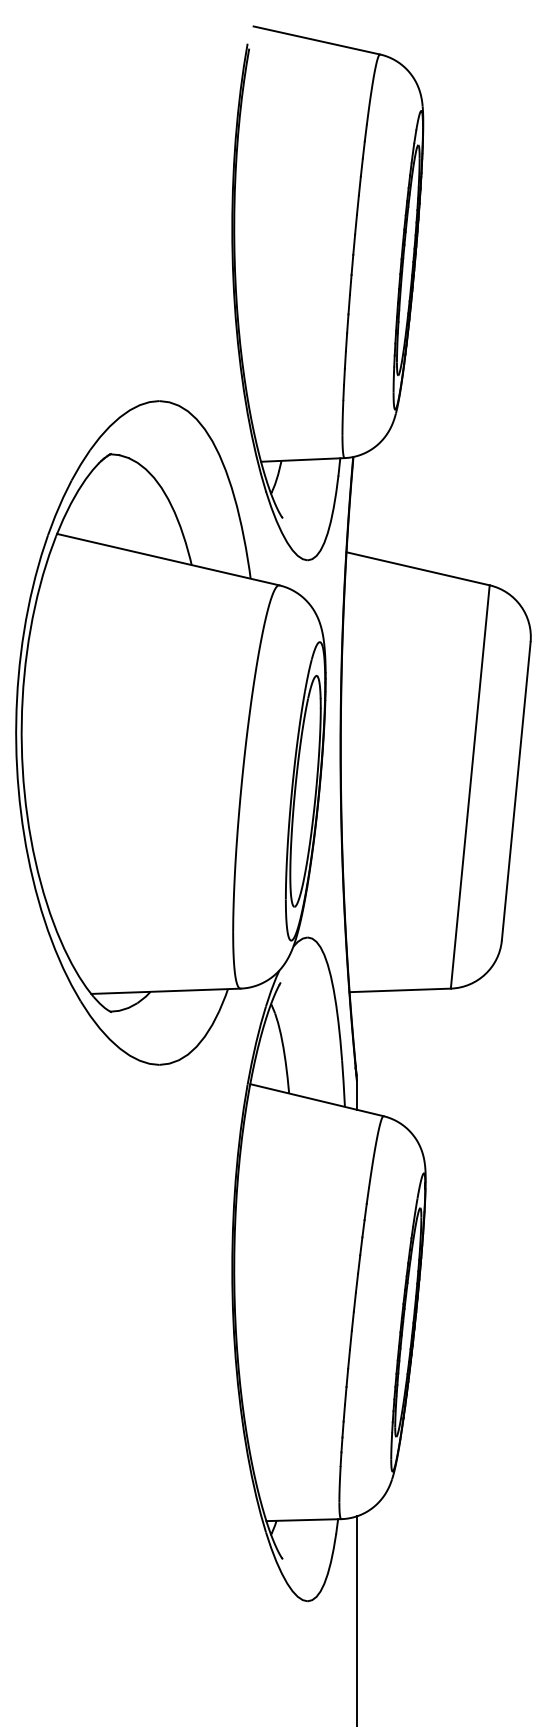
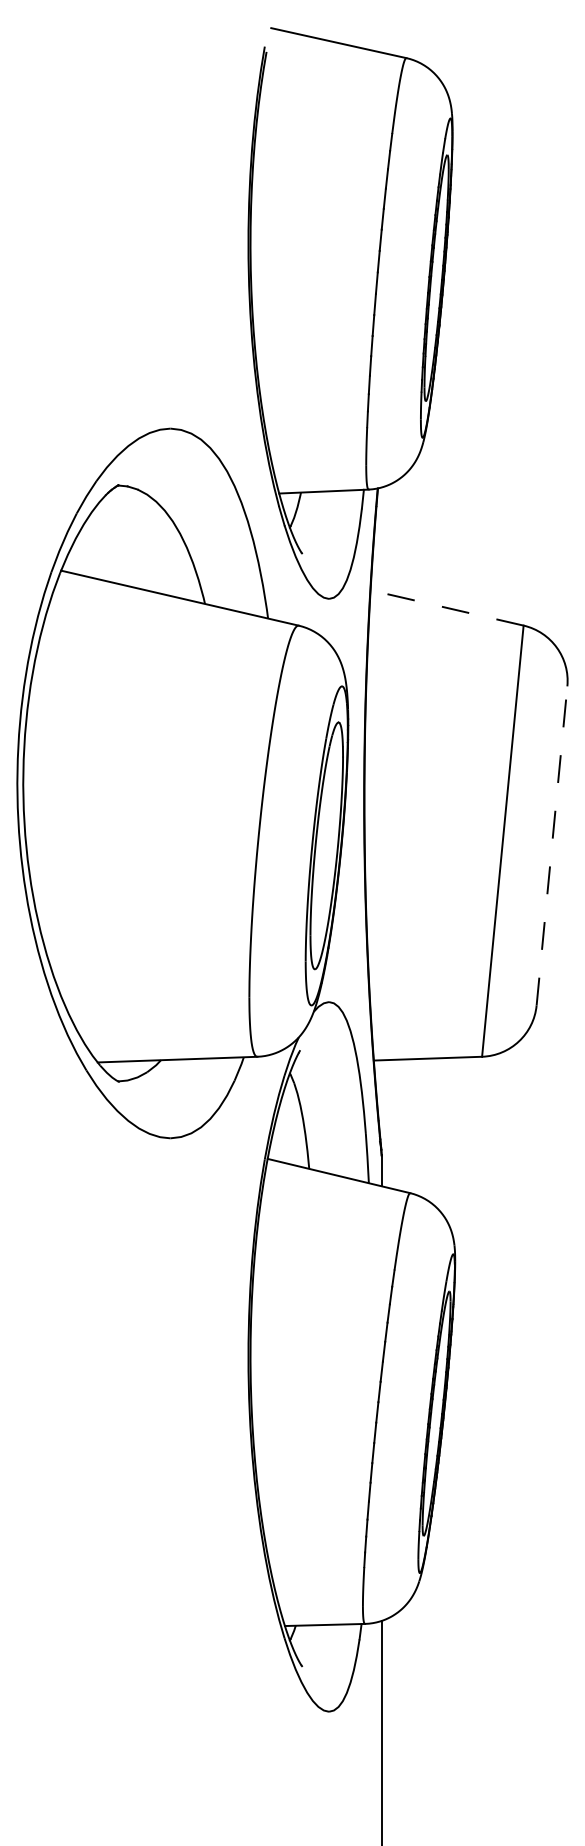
line: (418, 568) -> (447, 607), solid -> dashed
line: (516, 791) -> (552, 845), solid -> dashed

